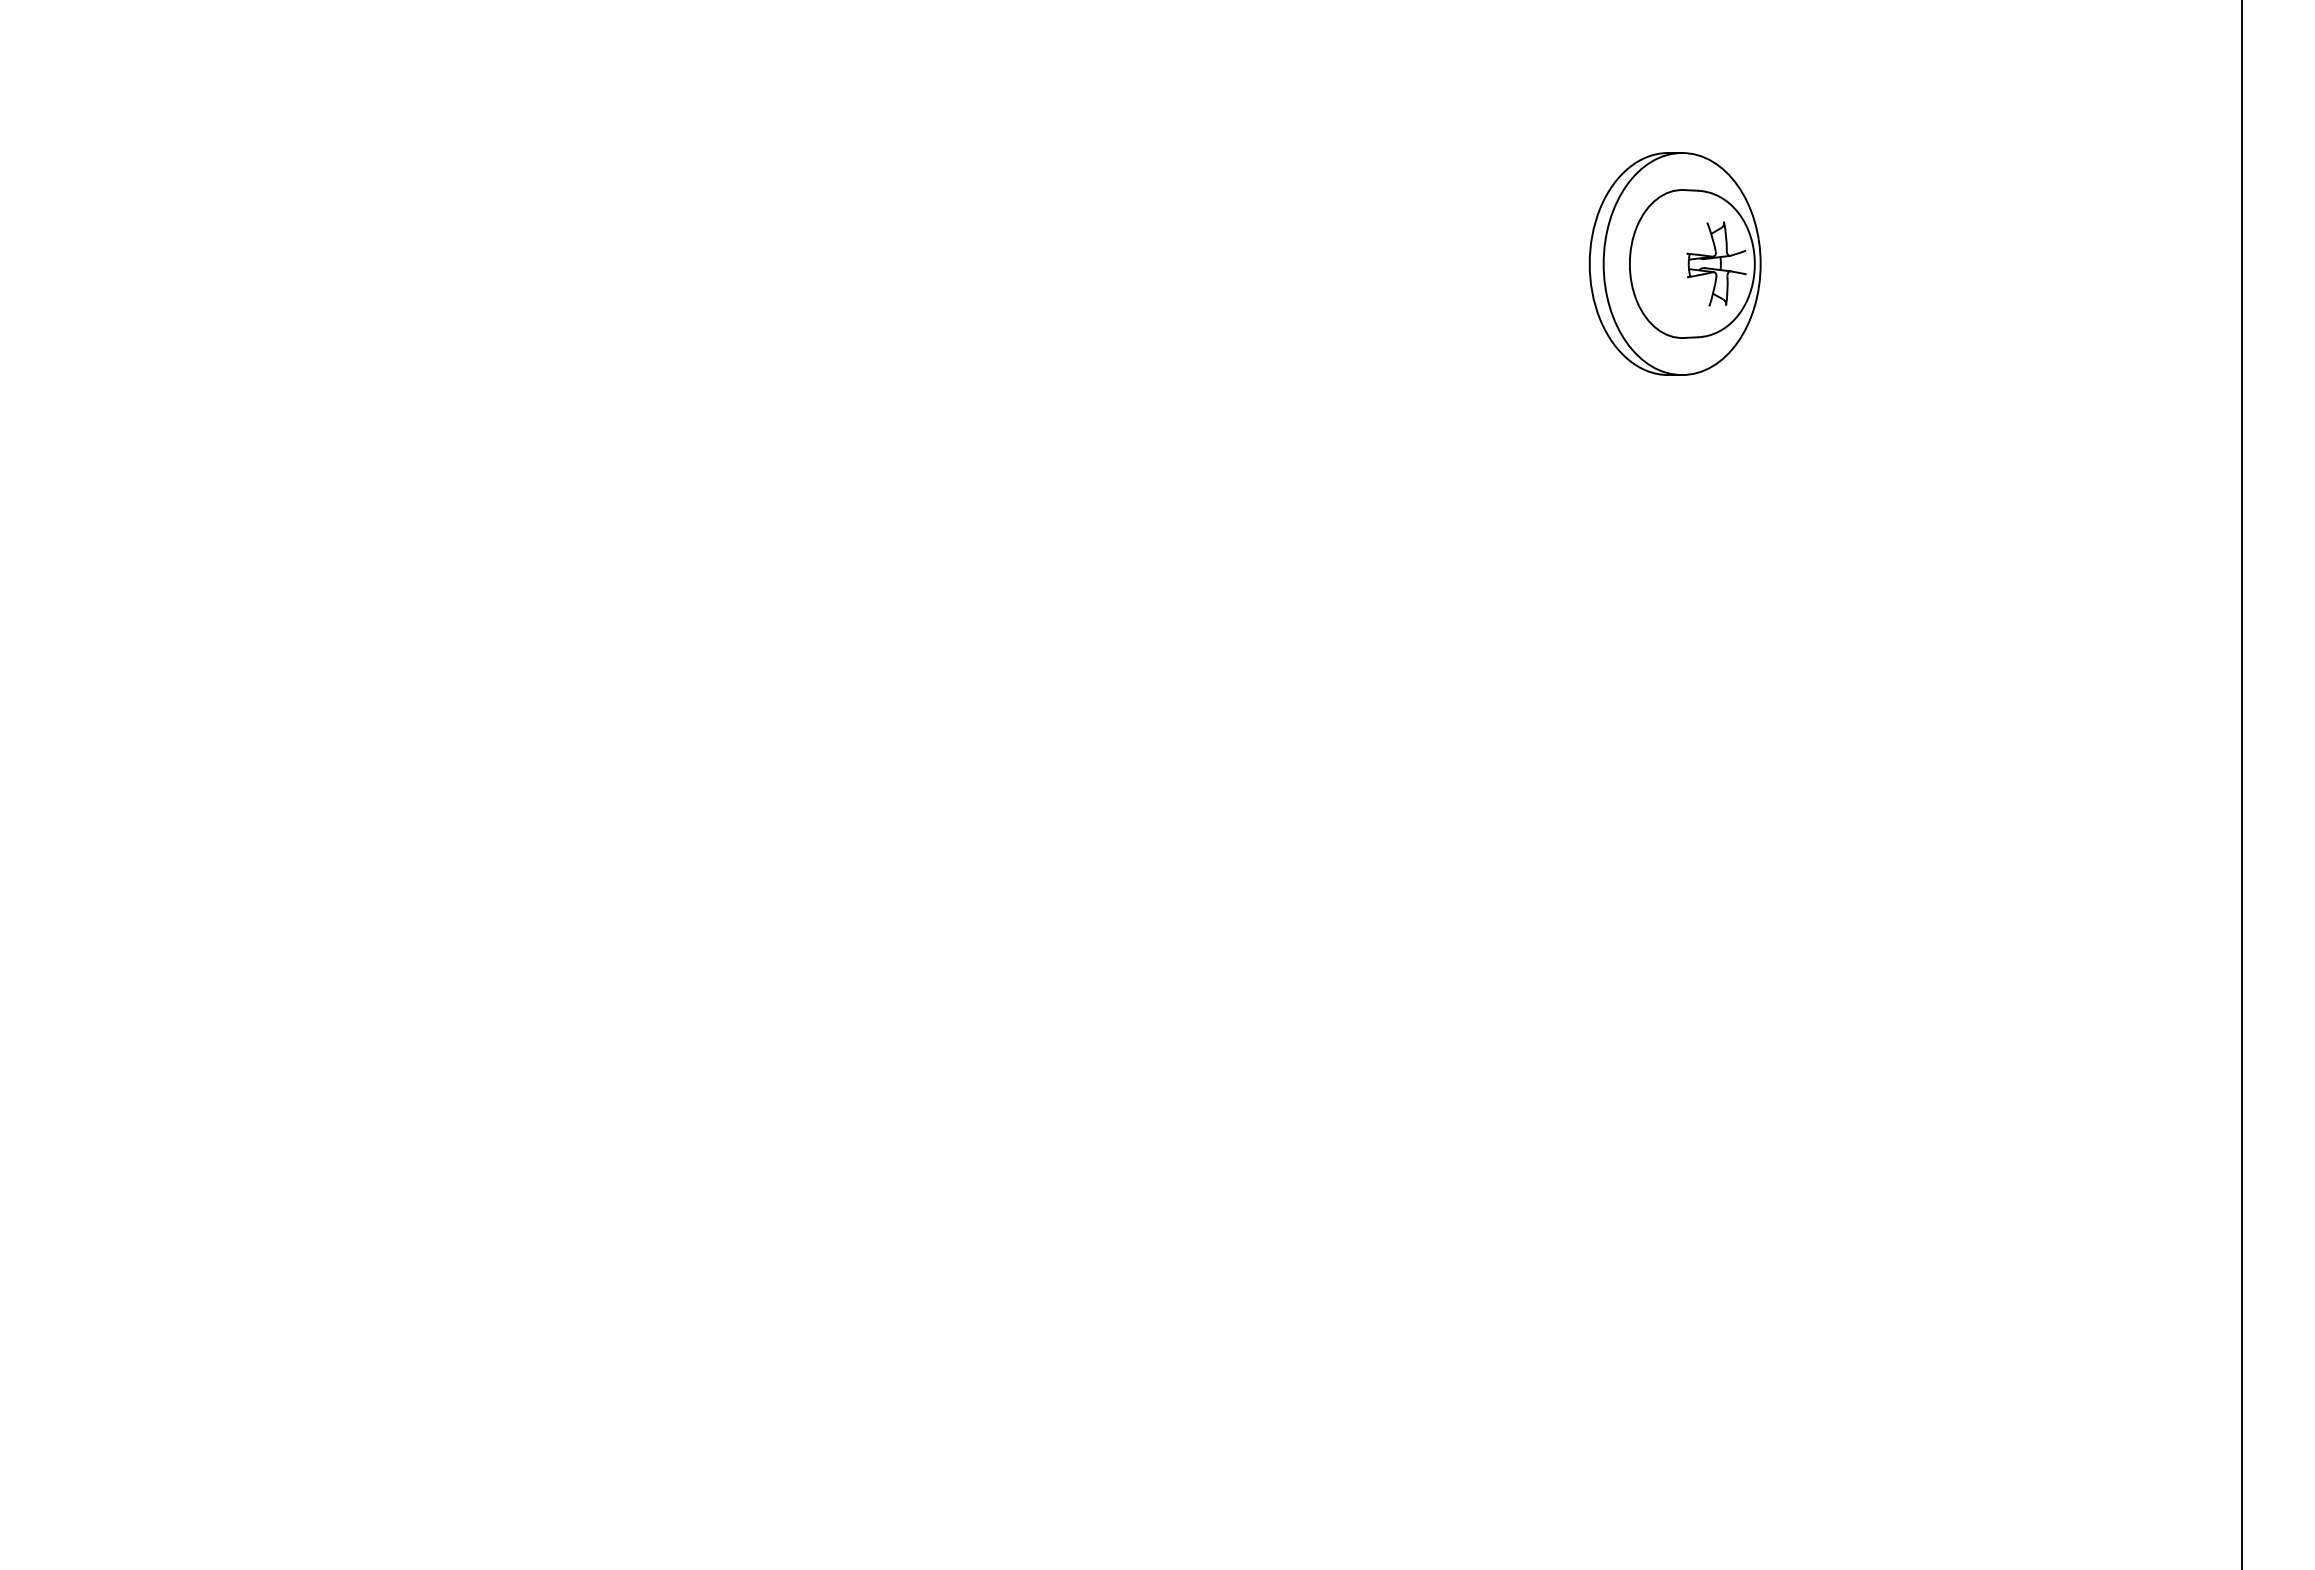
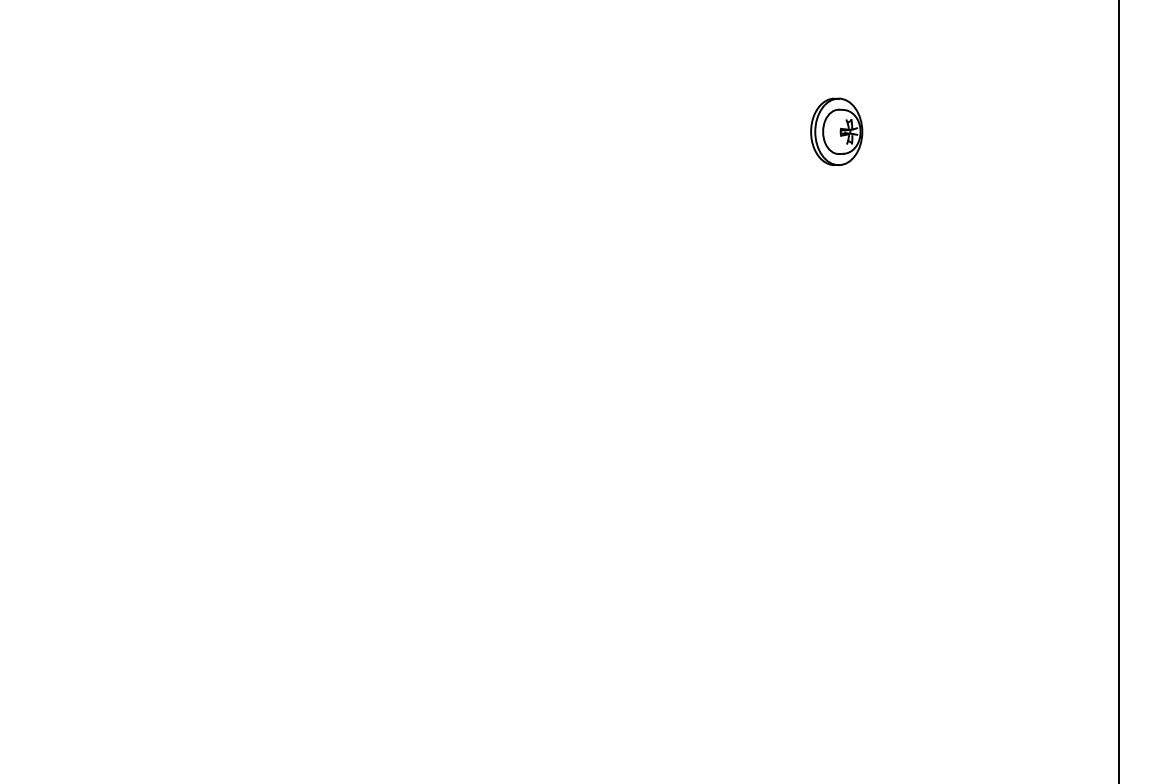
part: (1675, 263) -> (836, 131), size x0.6

